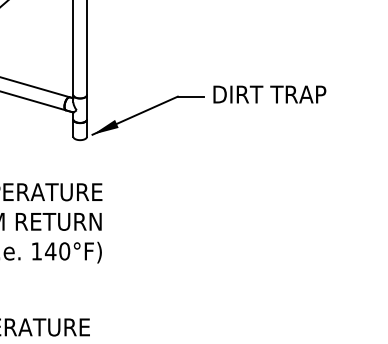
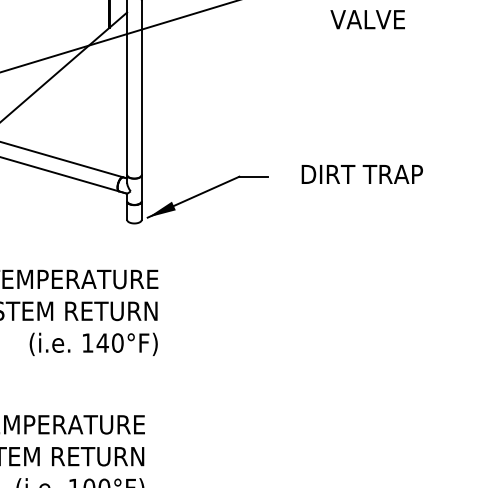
text: (269, 94) -> (361, 174), moved

